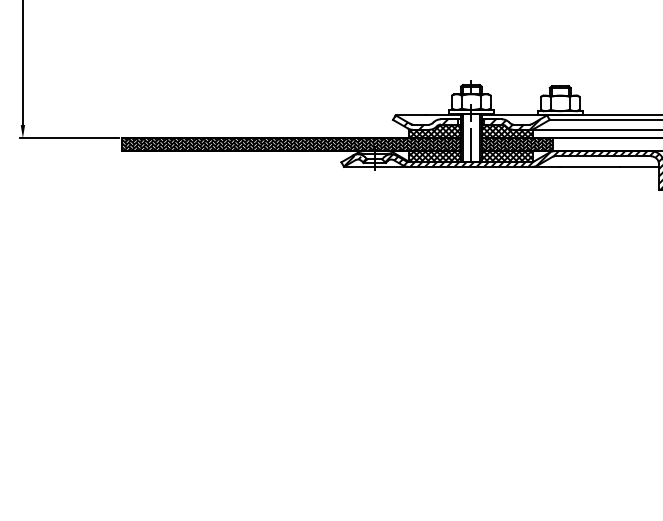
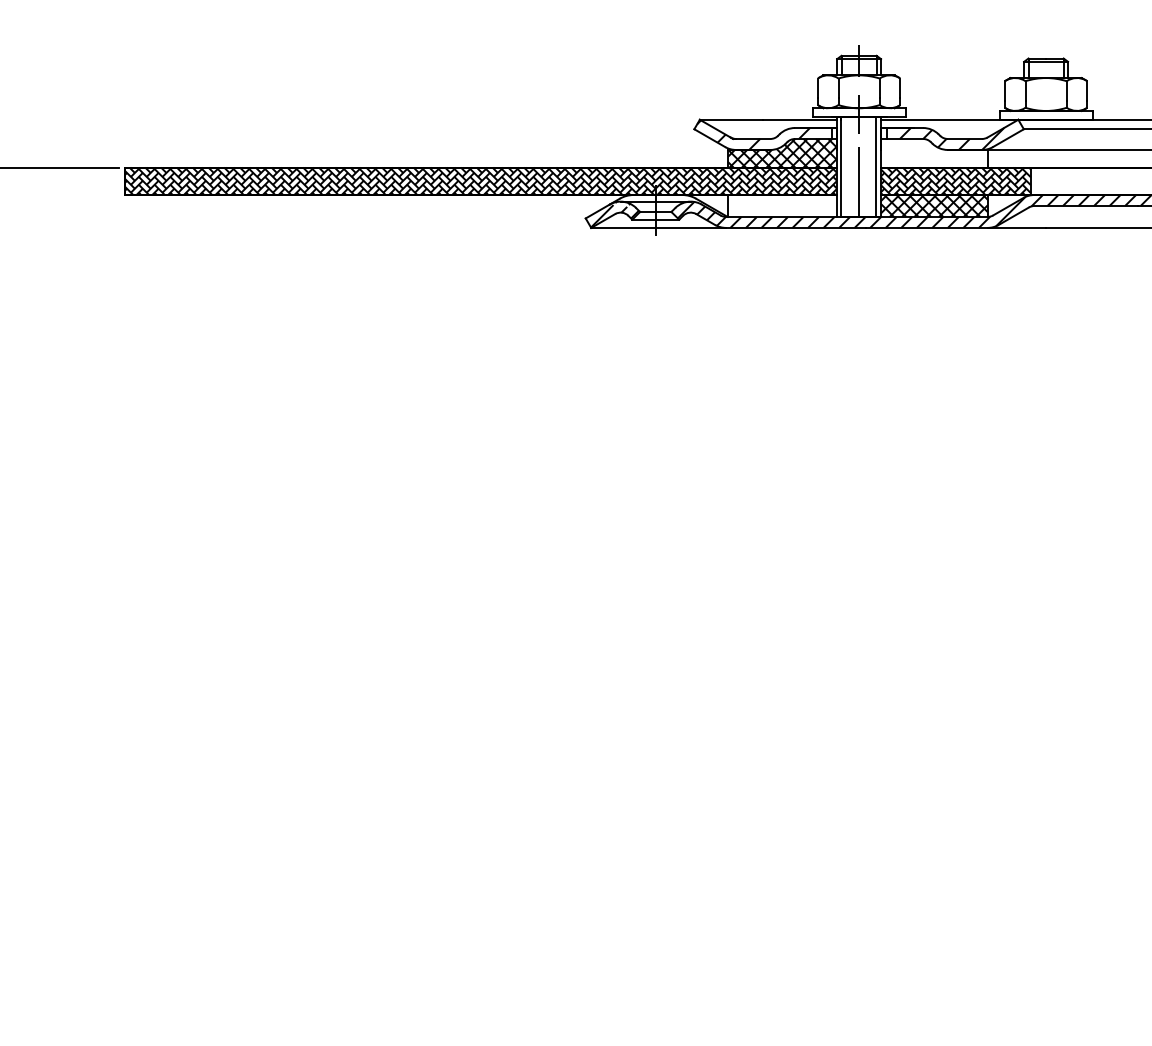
hatch: (506, 131) -> (932, 153), removed
hatch: (434, 156) -> (781, 206), removed

